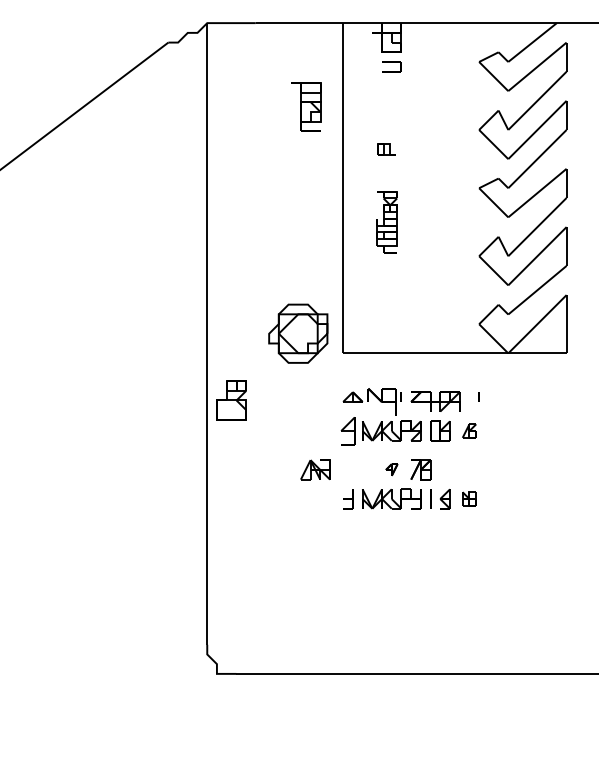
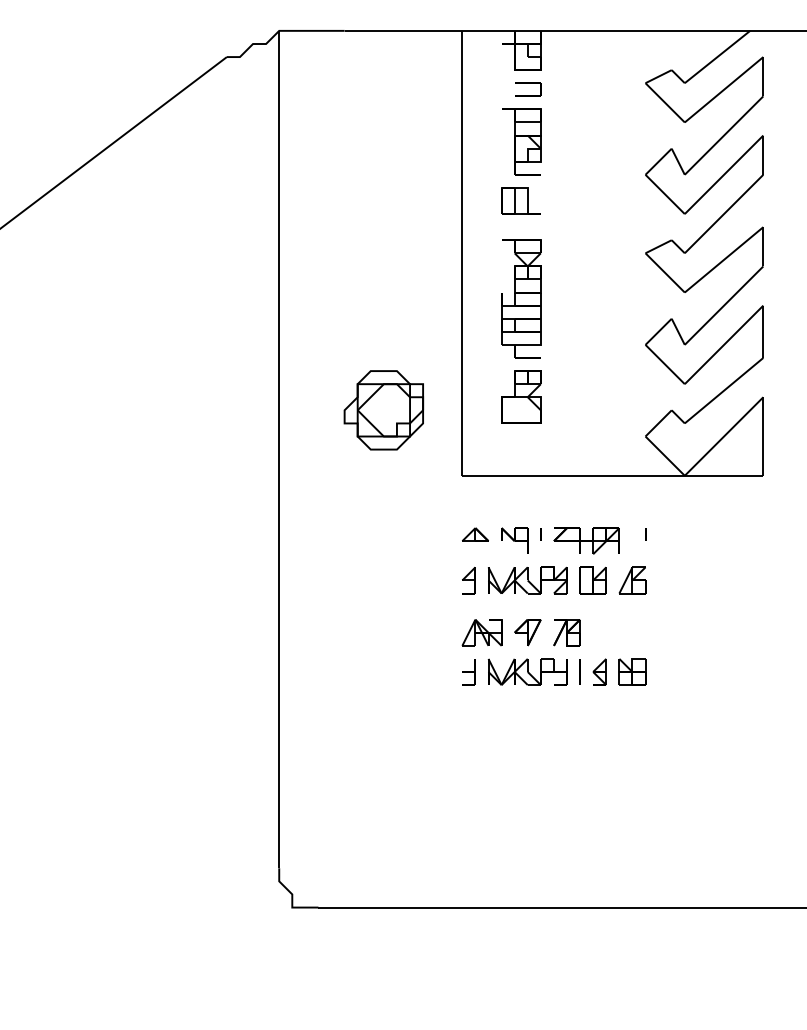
part: (306, 106) -> (521, 141), moved
part: (386, 149) -> (520, 200), size x1.67
part: (387, 221) -> (521, 298), size x1.43
part: (298, 333) -> (383, 410), moved
part: (231, 399) -> (521, 396), moved
part: (381, 401) -> (514, 540), size x0.71
part: (347, 431) -> (468, 580), size x0.71
part: (469, 431) -> (632, 580), size x1.43
part: (315, 469) -> (481, 632), moved
part: (391, 469) -> (527, 632), size x1.67
part: (469, 498) -> (632, 671), size x1.43

